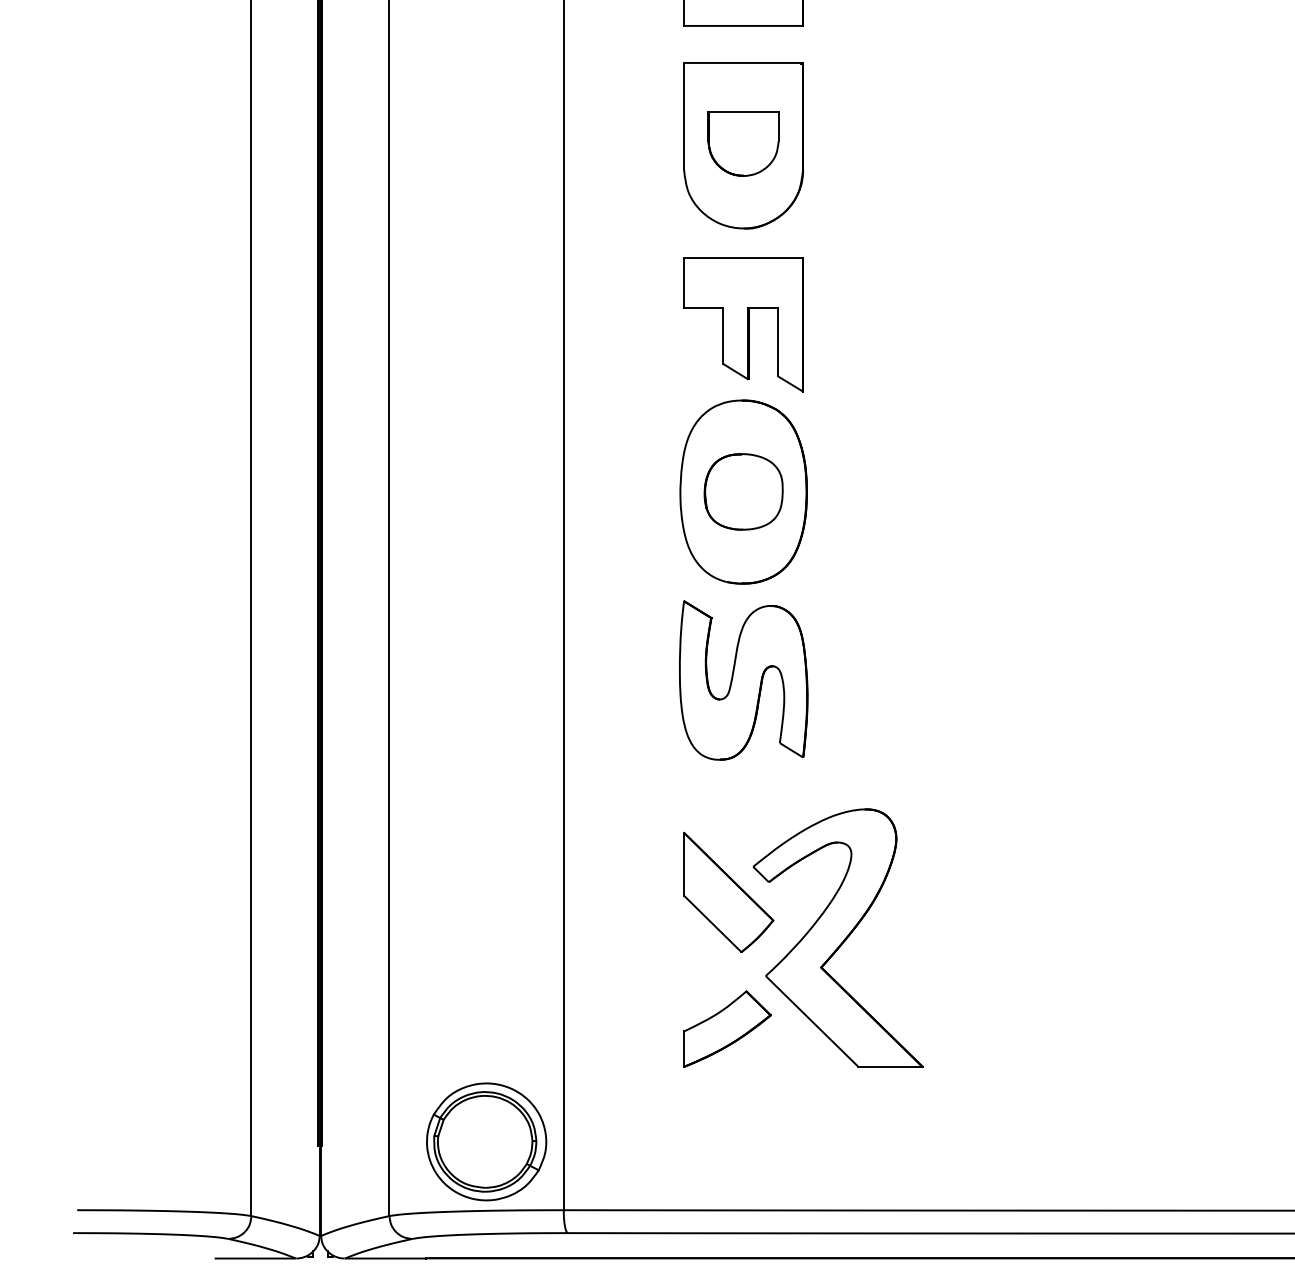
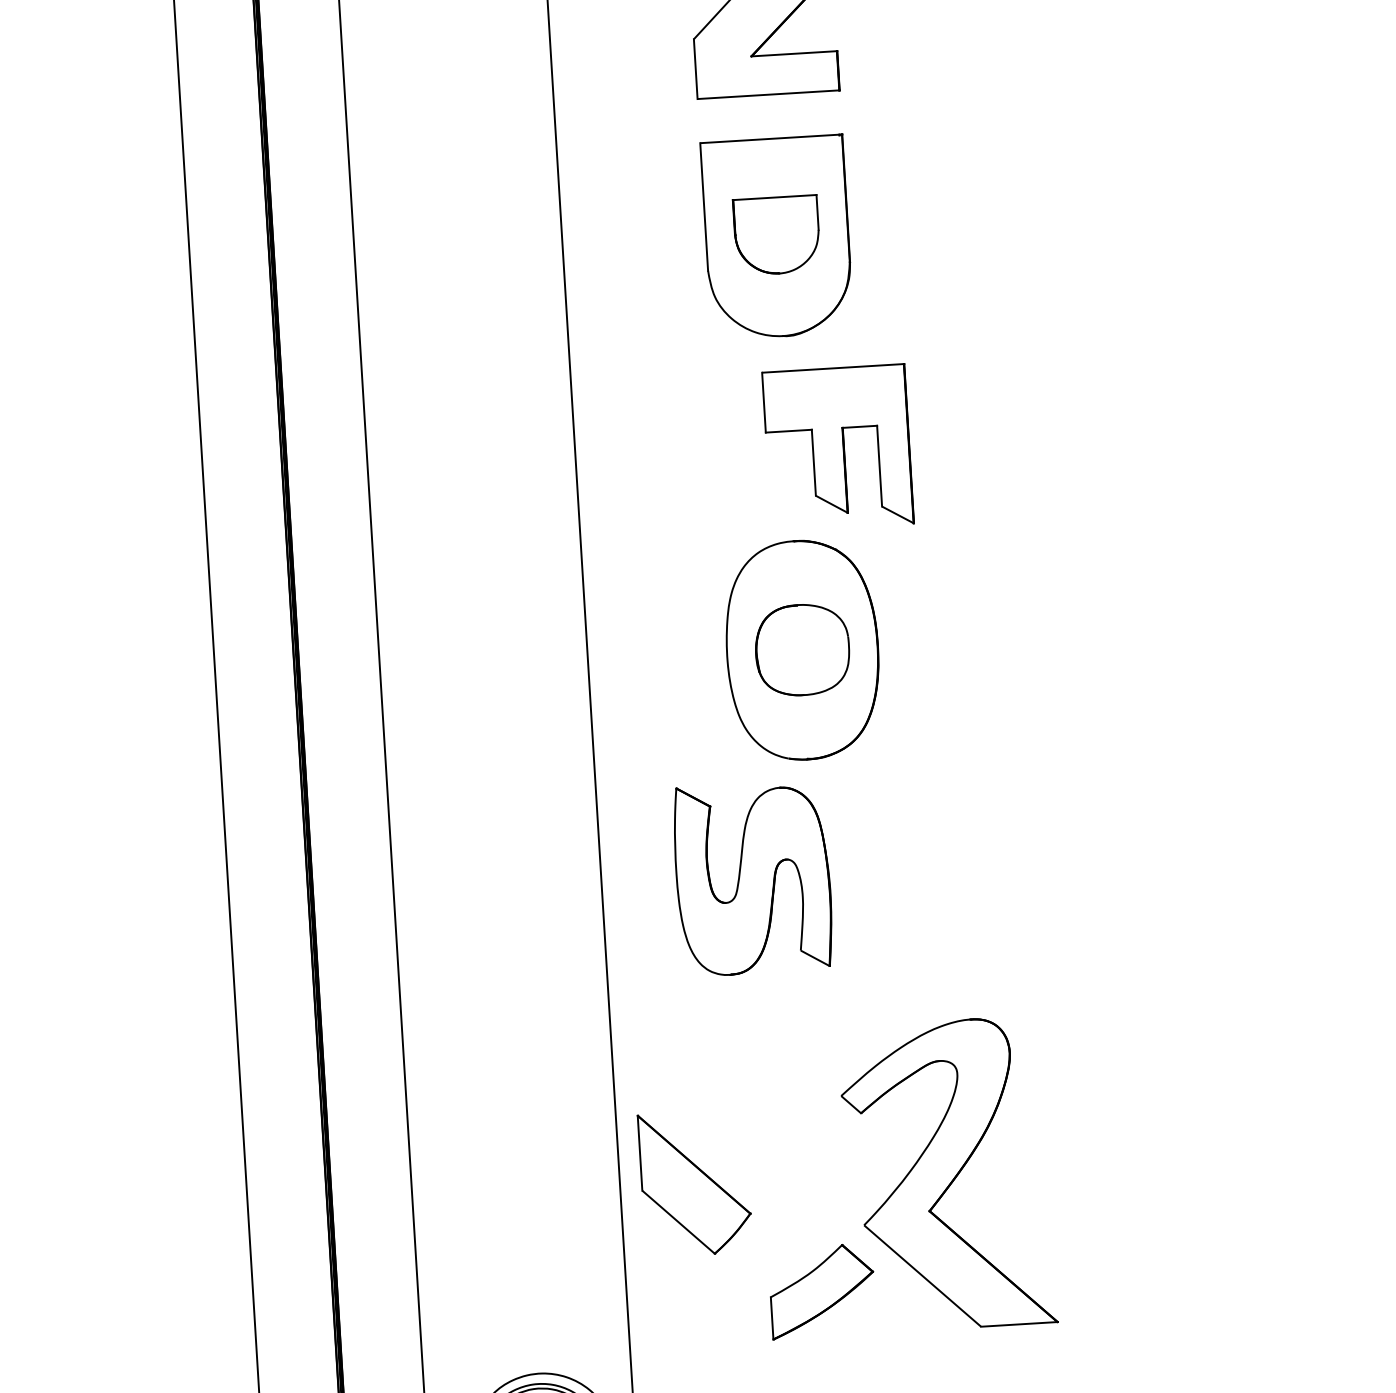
part: (743, 324) -> (837, 447), moved
part: (743, 680) -> (752, 878), moved
part: (728, 891) -> (694, 1182), moved

